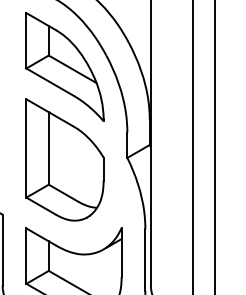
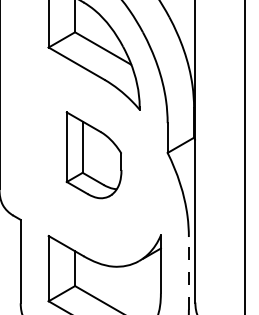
part: (64, 159) -> (93, 154), size x0.6
line: (145, 260) -> (189, 273), solid -> dashed

